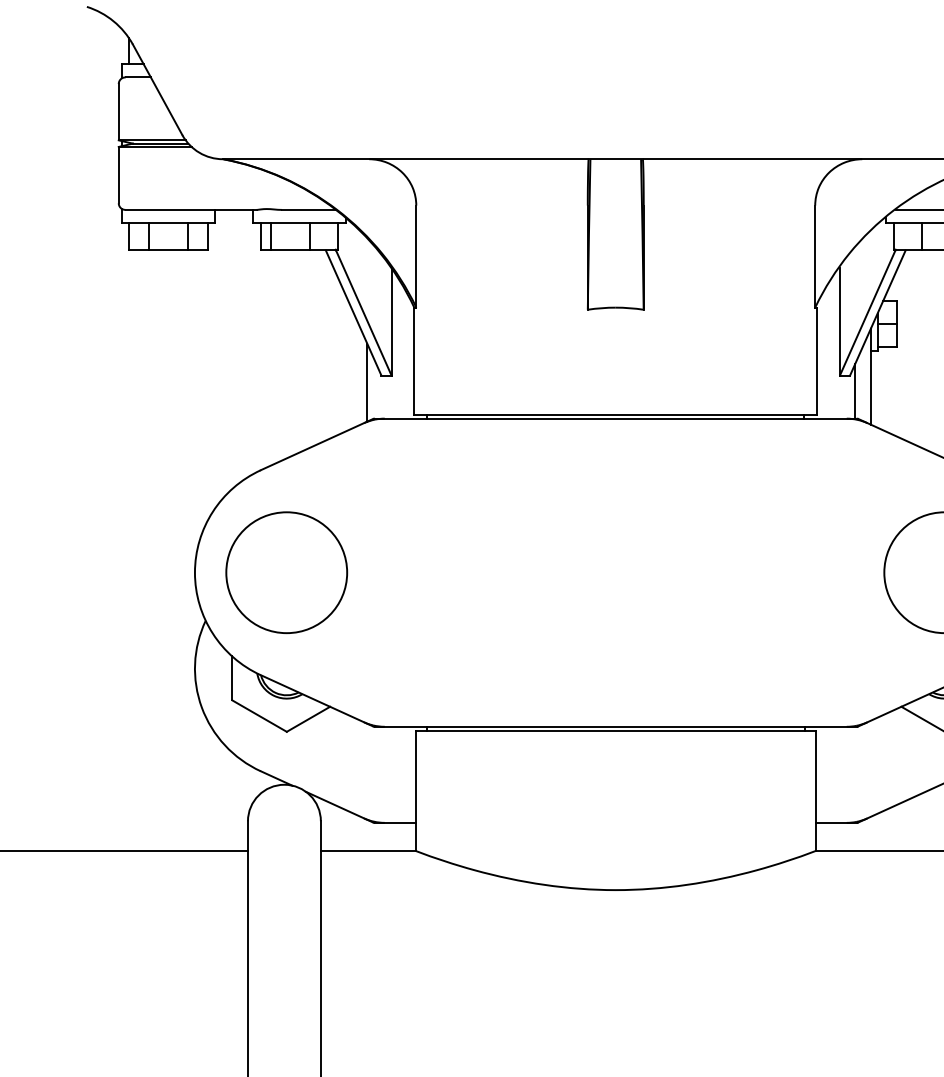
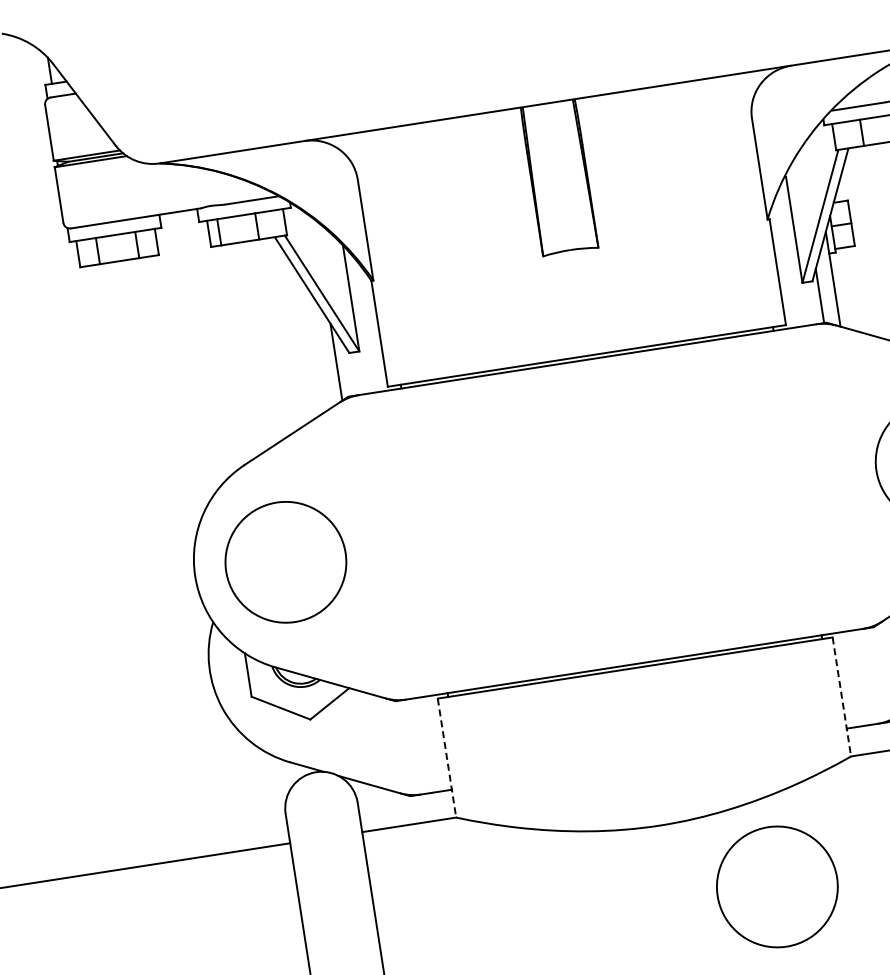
line: (415, 791) -> (446, 758), solid -> dashed
line: (815, 791) -> (841, 697), solid -> dashed
circle: (722, 968) -> (777, 886), added

